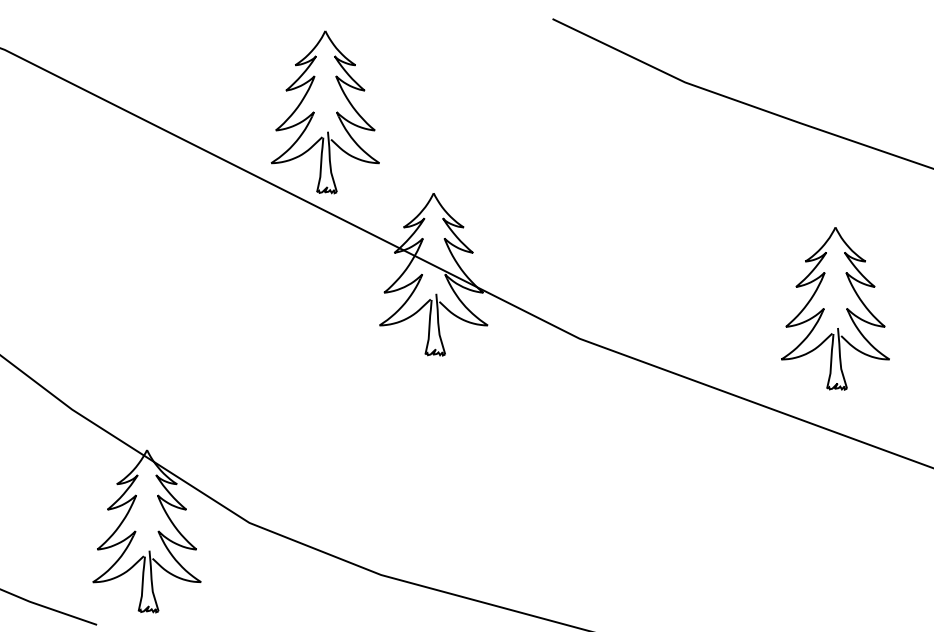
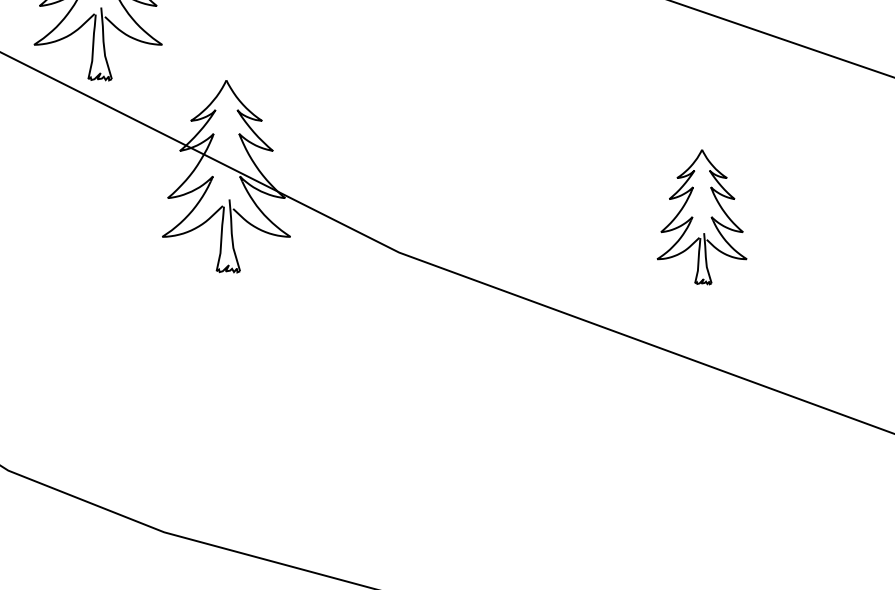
part: (835, 308) -> (702, 216), size x0.7

